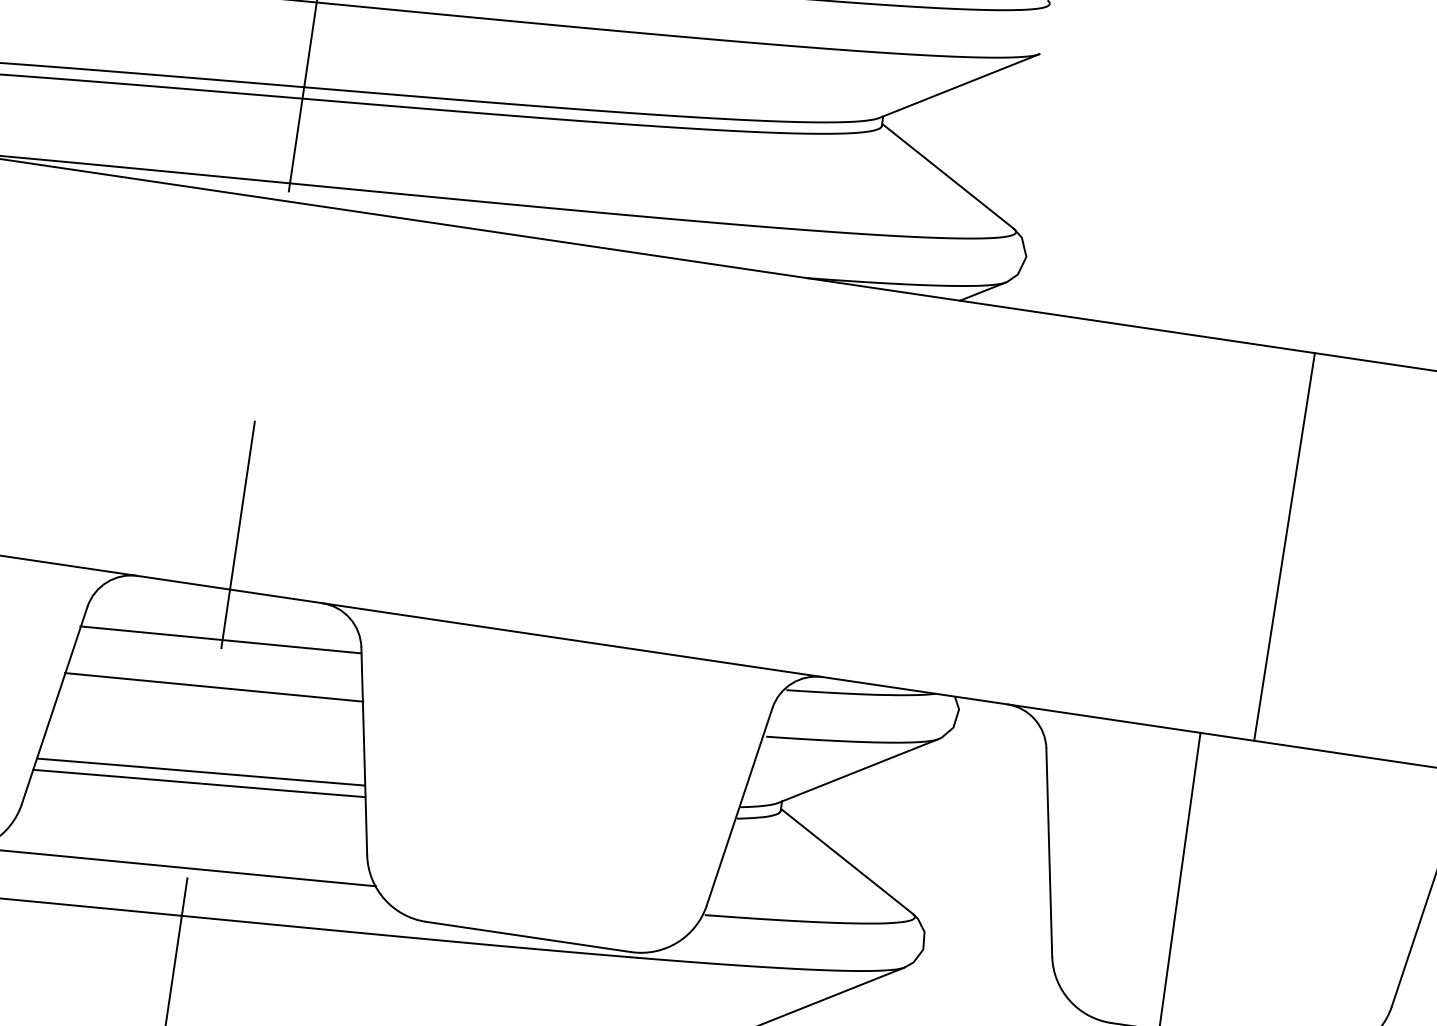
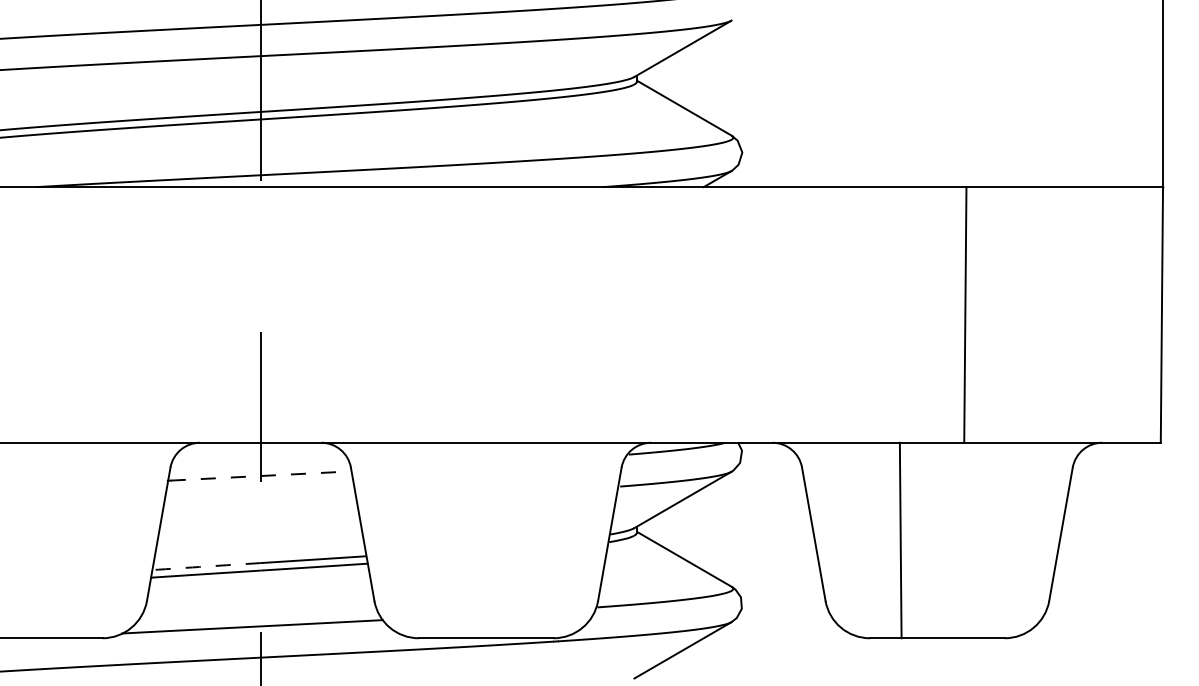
line: (1284, 546) -> (965, 314), moved
line: (223, 639) -> (261, 475), solid -> dashed
line: (213, 687) -> (259, 507), removed
arc: (119, 765) -> (206, 566), solid -> dashed

